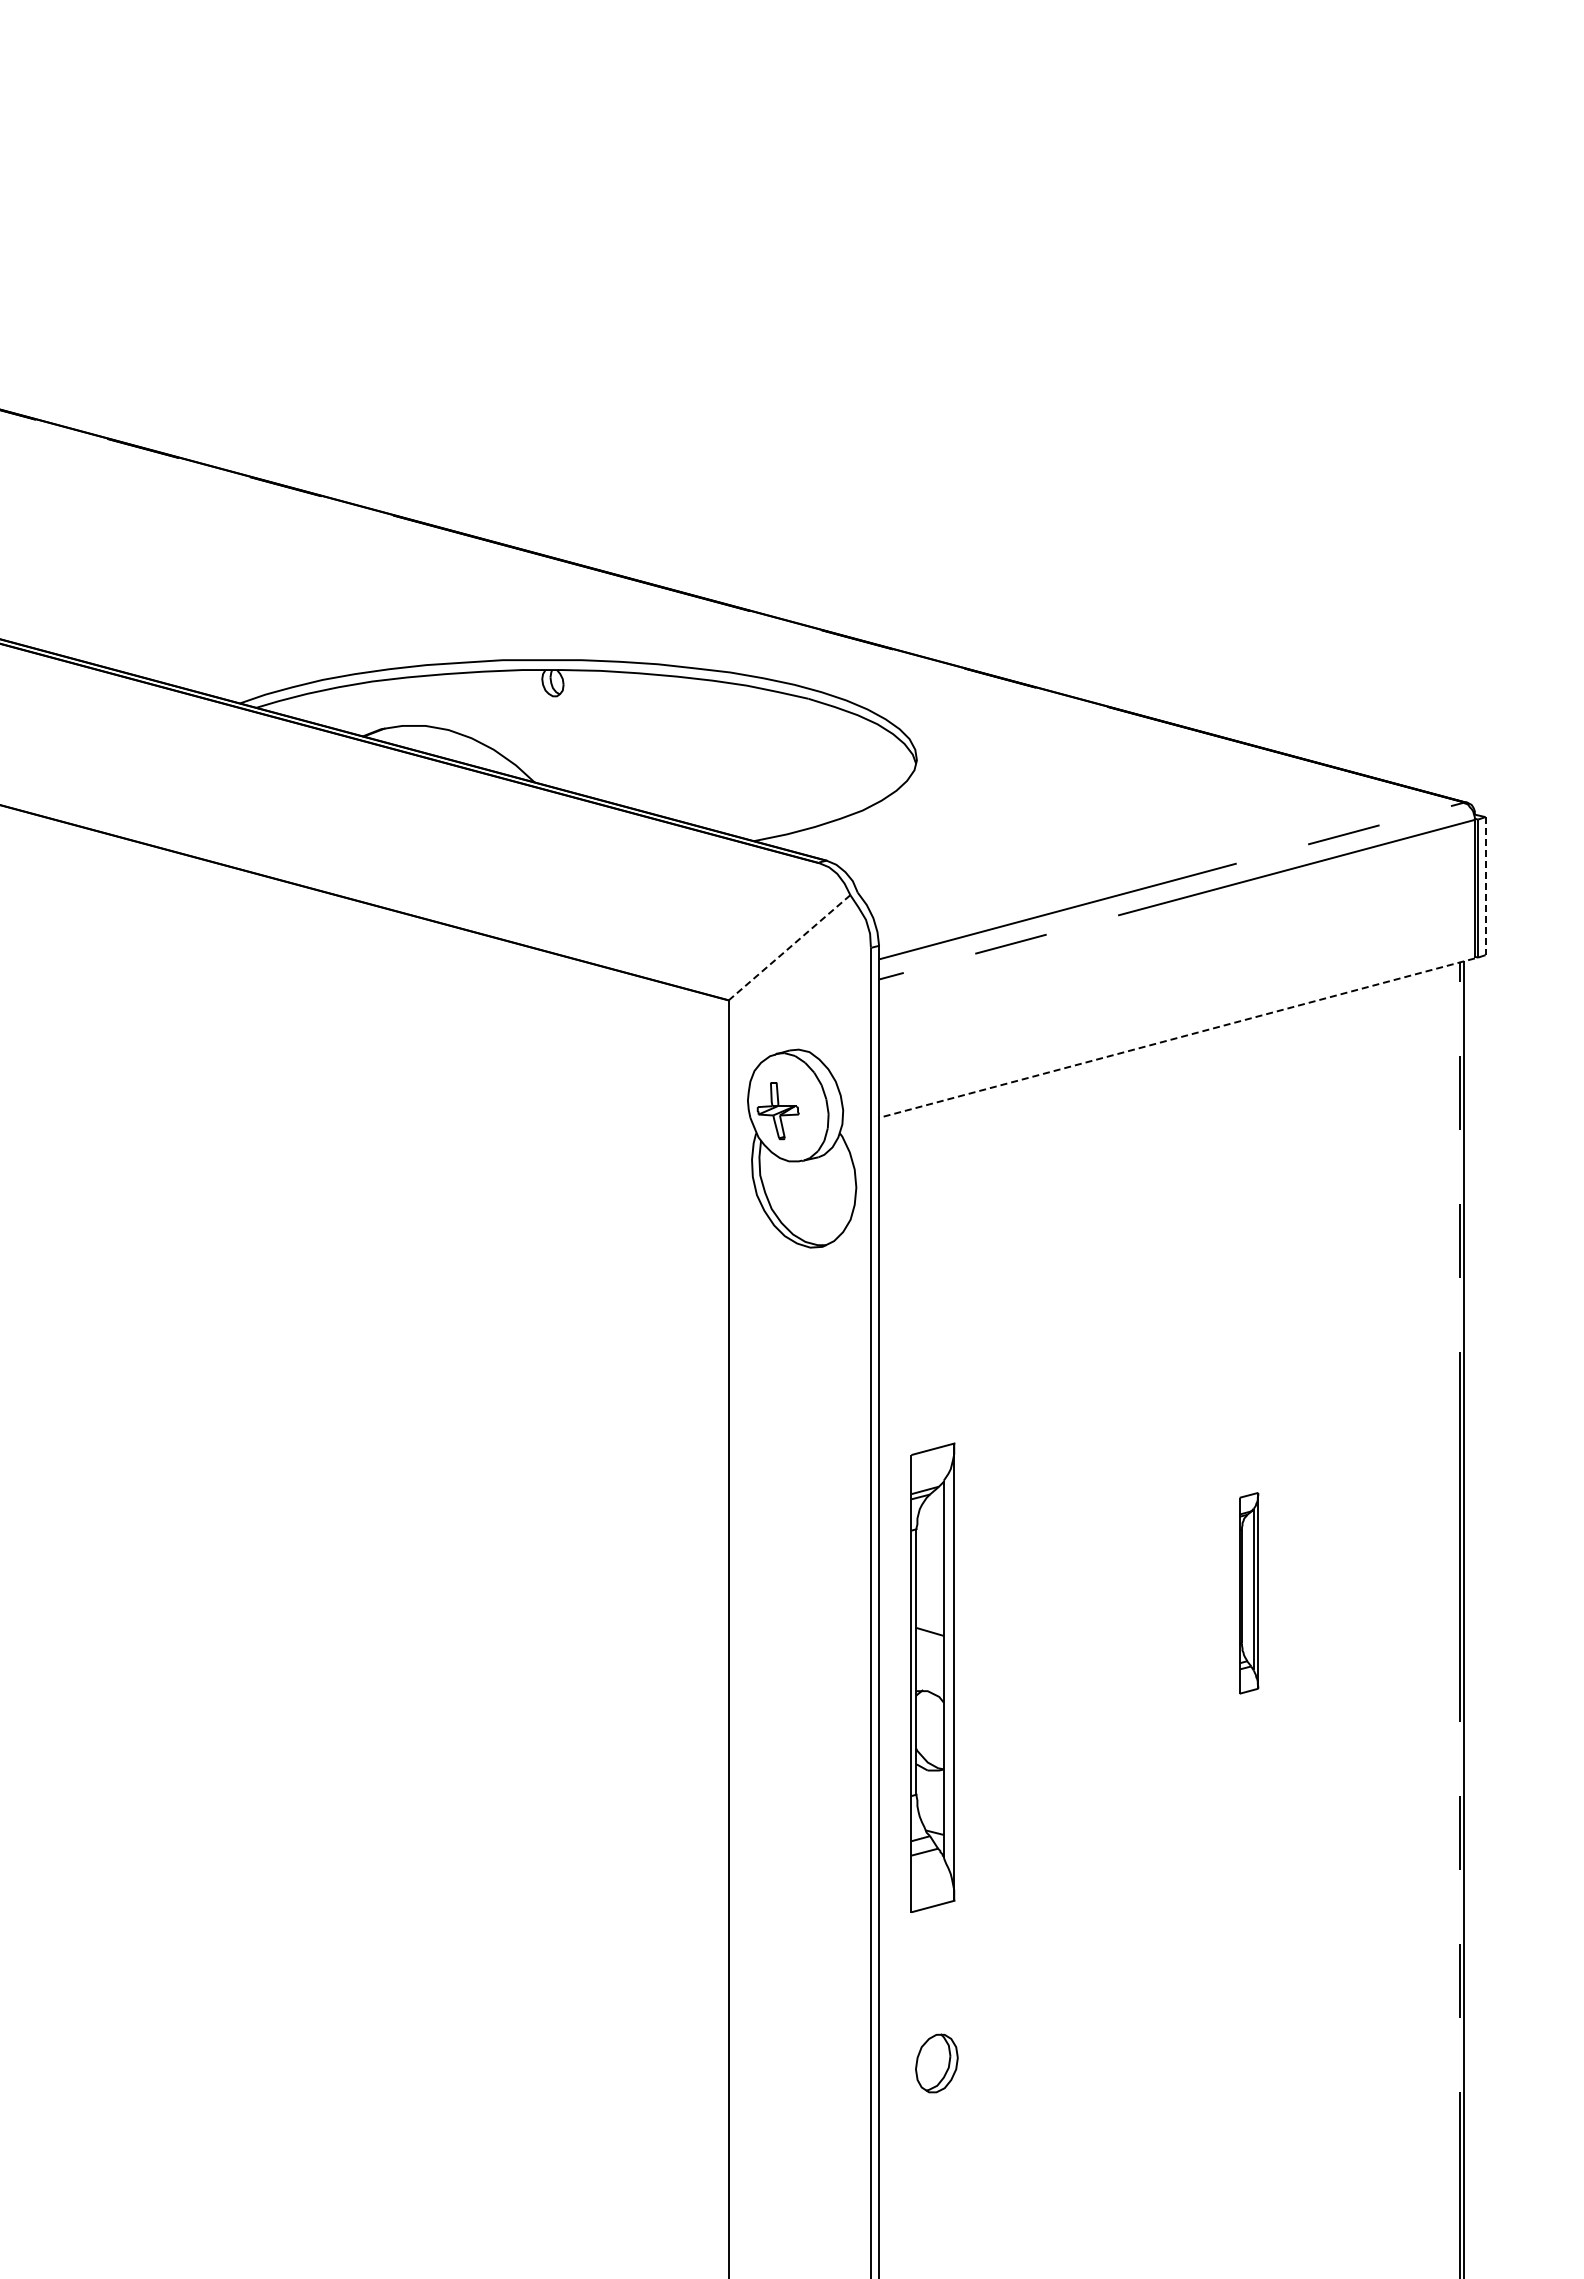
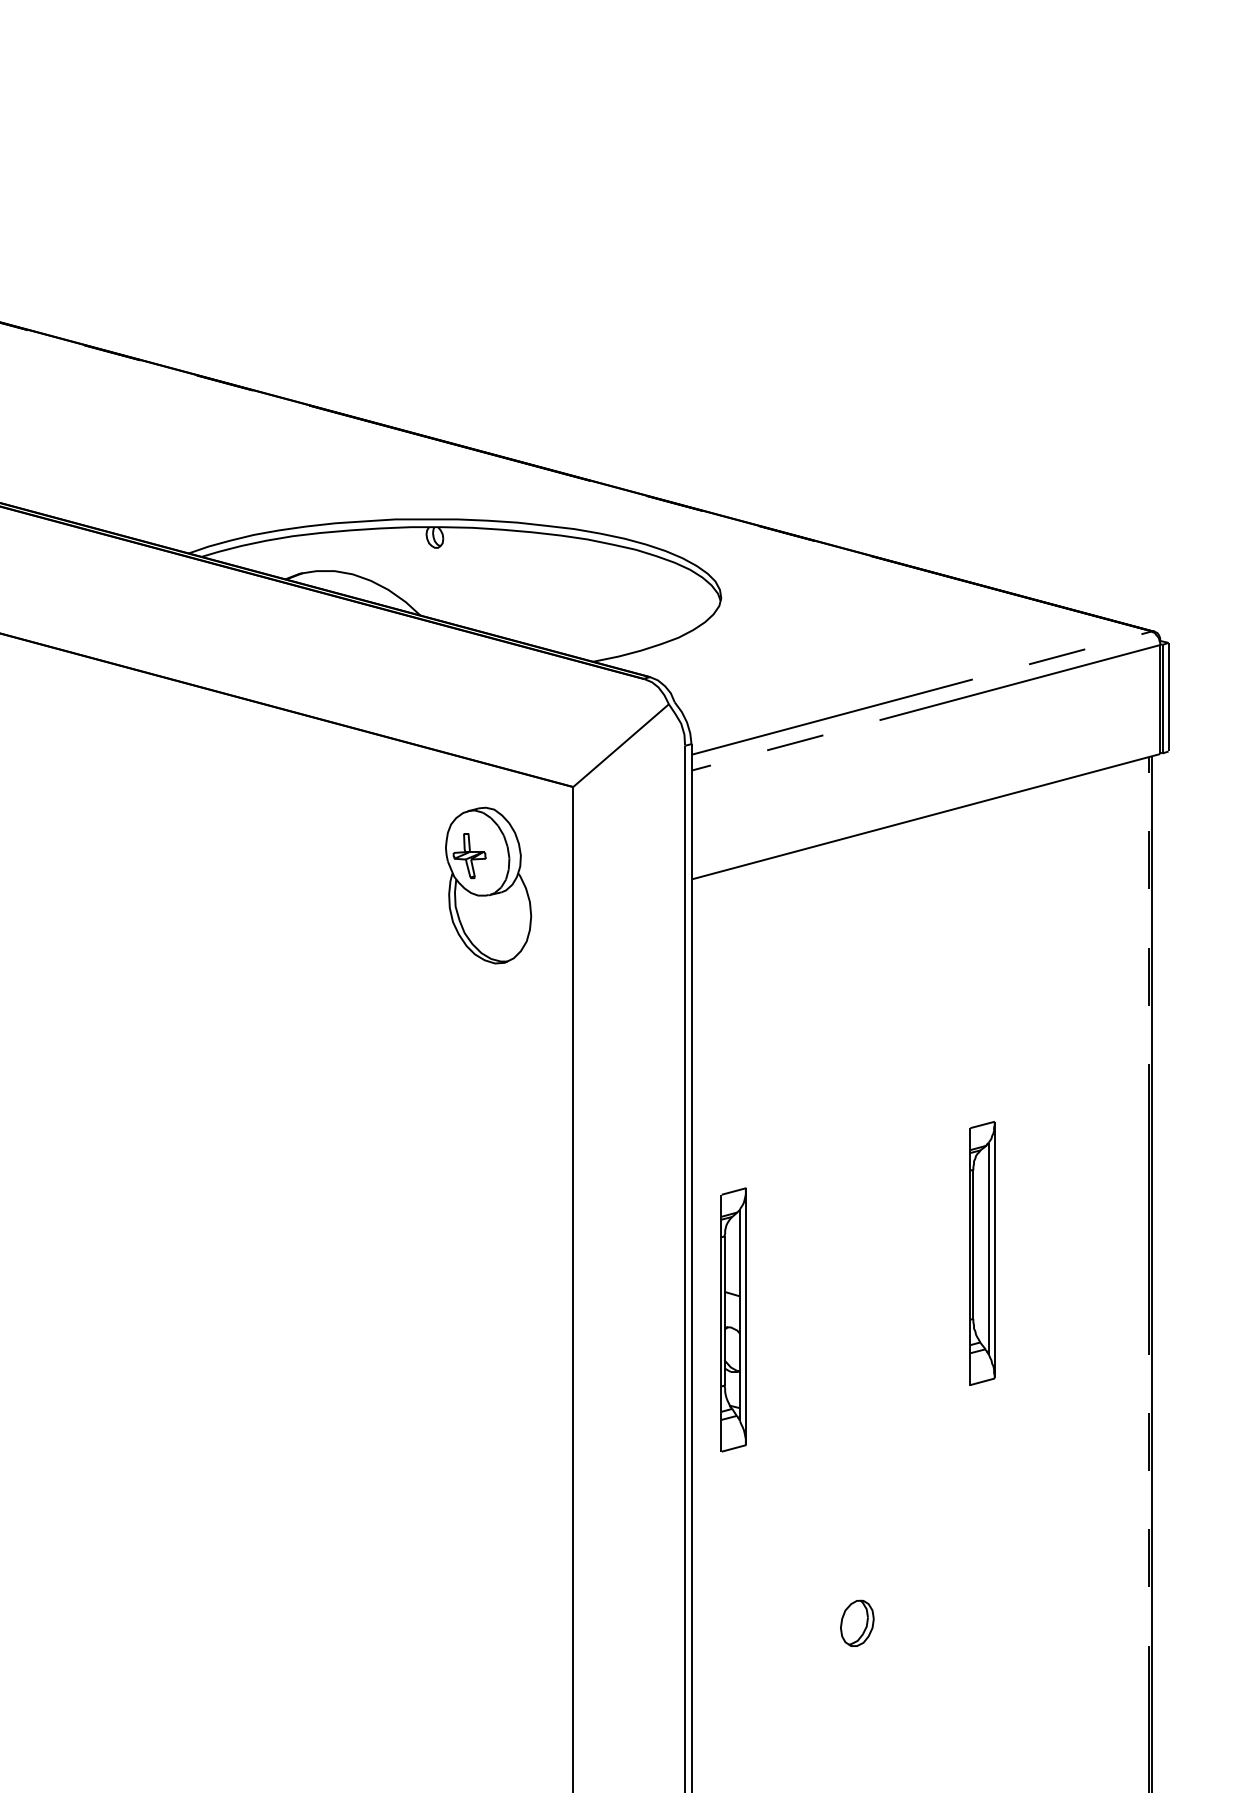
line: (1485, 886) -> (1168, 697), dashed -> solid
line: (789, 948) -> (621, 746), dashed -> solid
line: (1176, 1038) -> (925, 817), dashed -> solid
part: (802, 1148) -> (488, 885), moved
part: (1248, 1593) -> (982, 1253), size x1.67
part: (932, 1677) -> (733, 1319), size x0.71
part: (936, 2063) -> (857, 1623), moved

